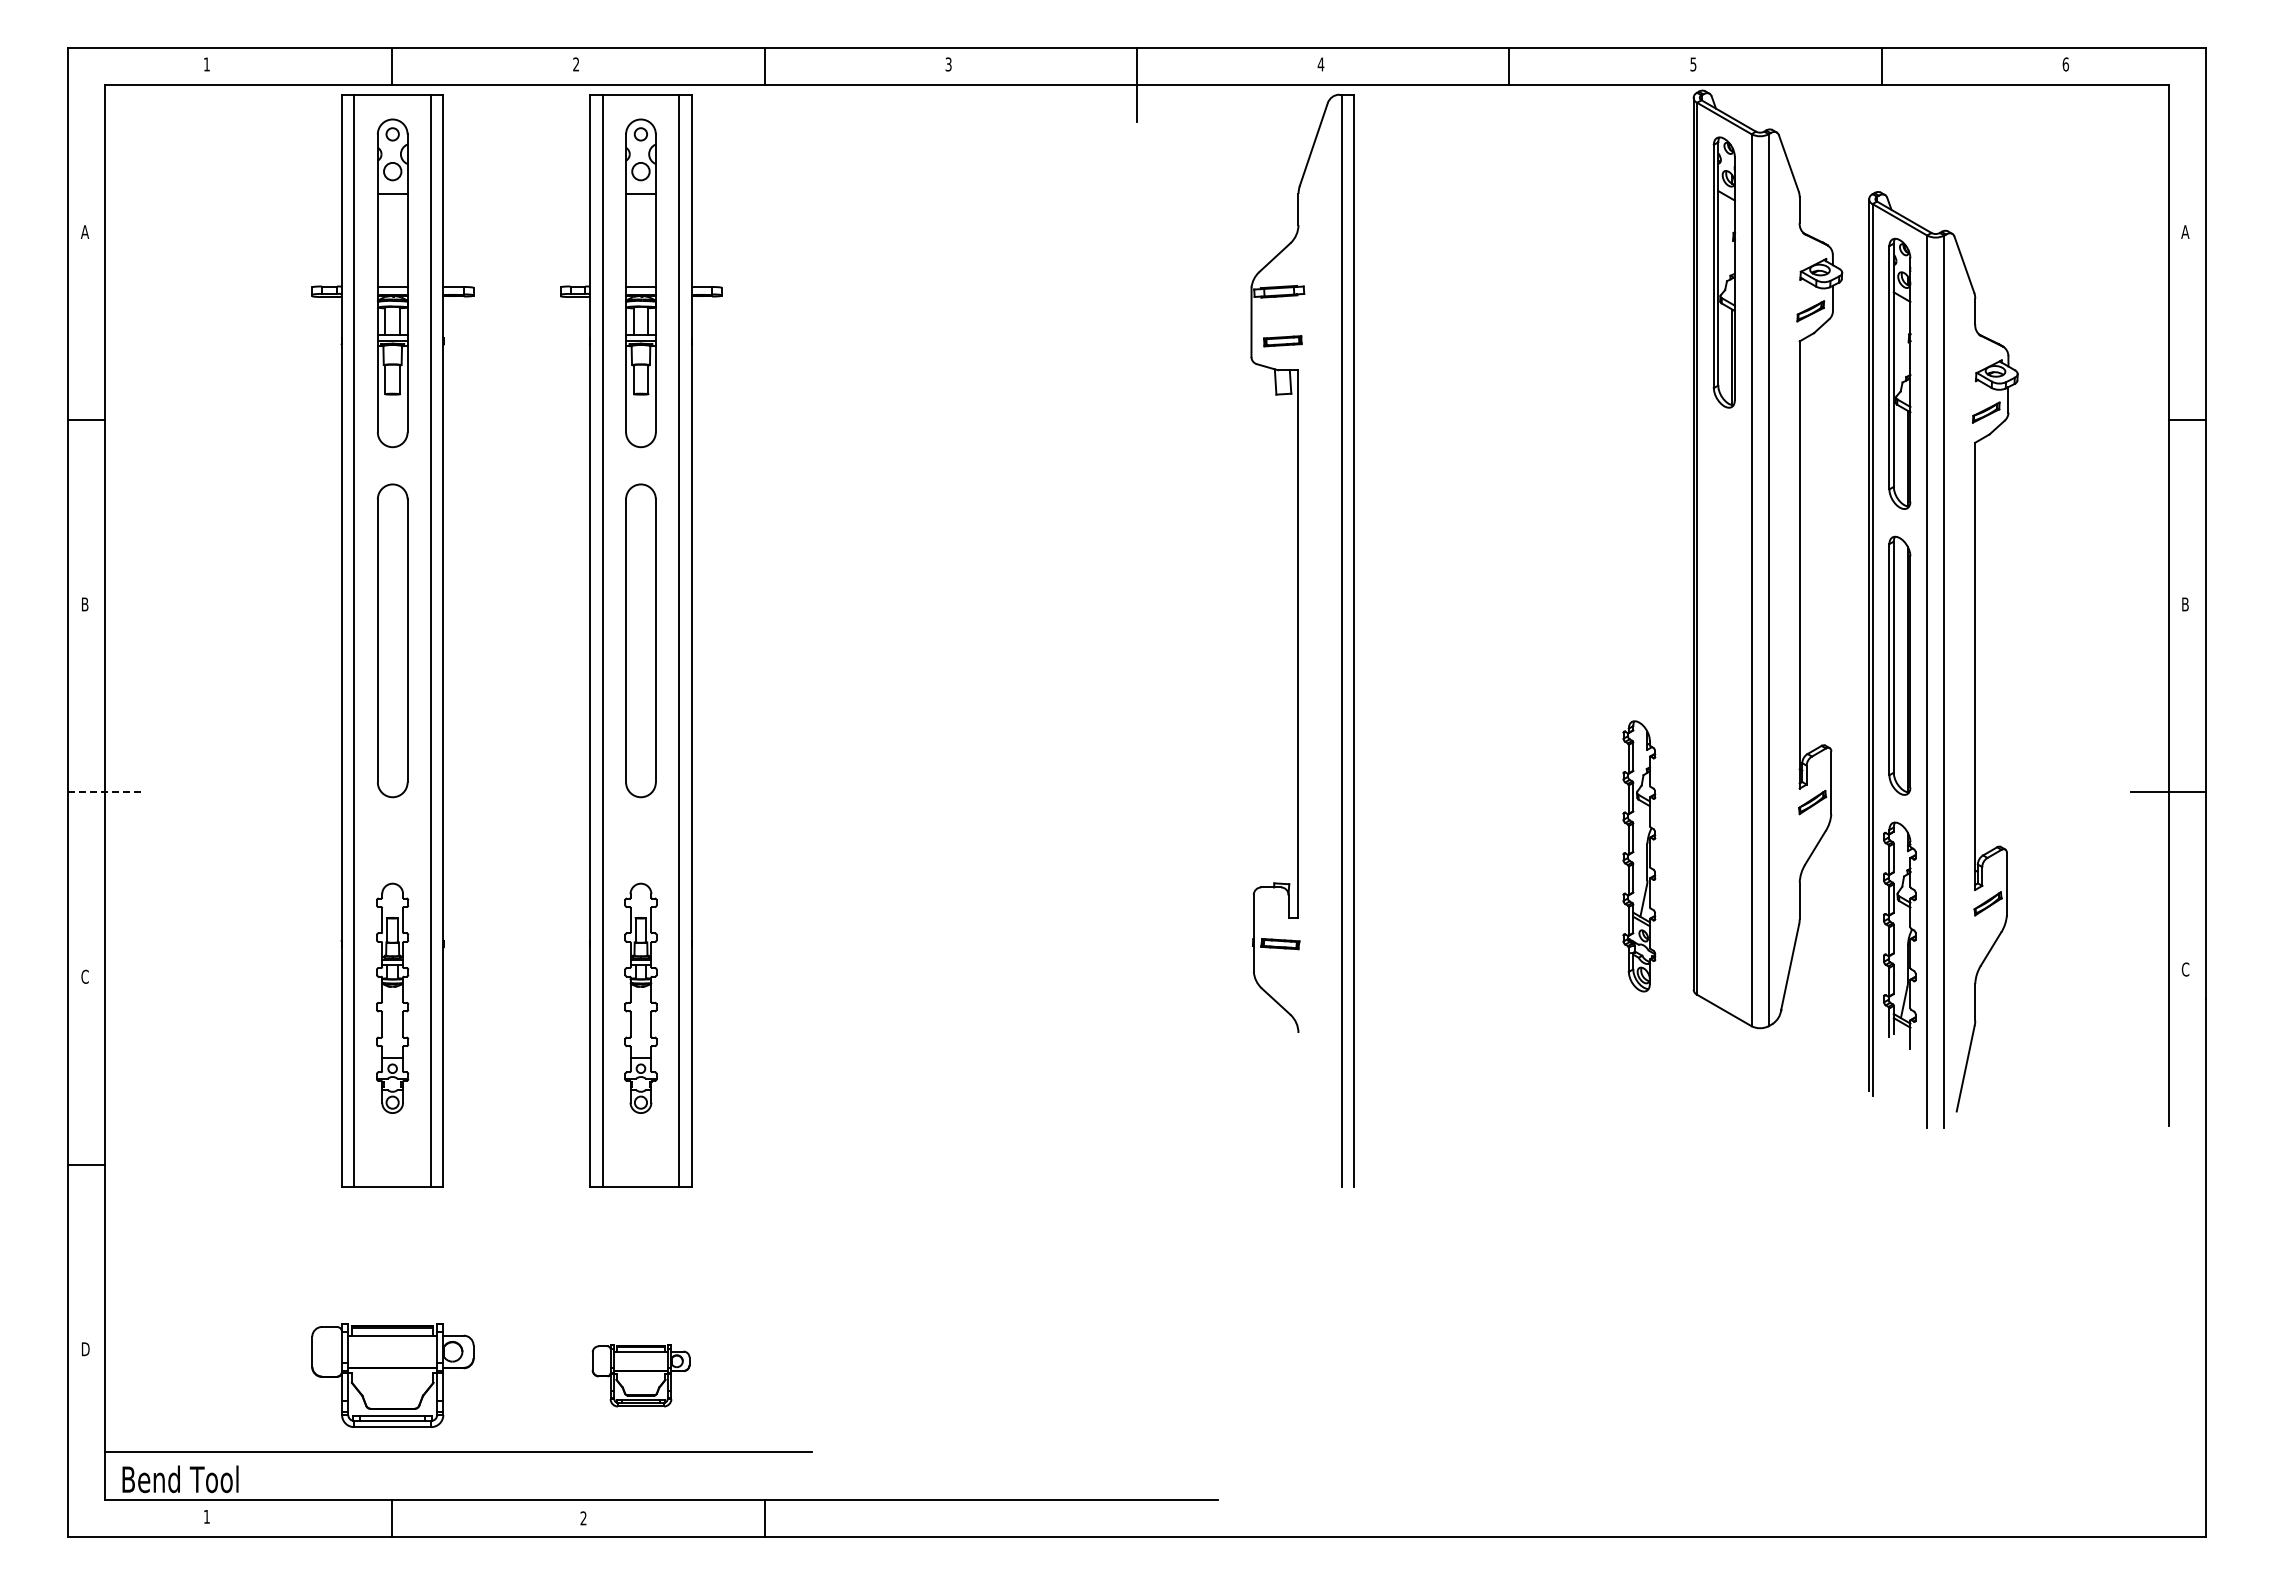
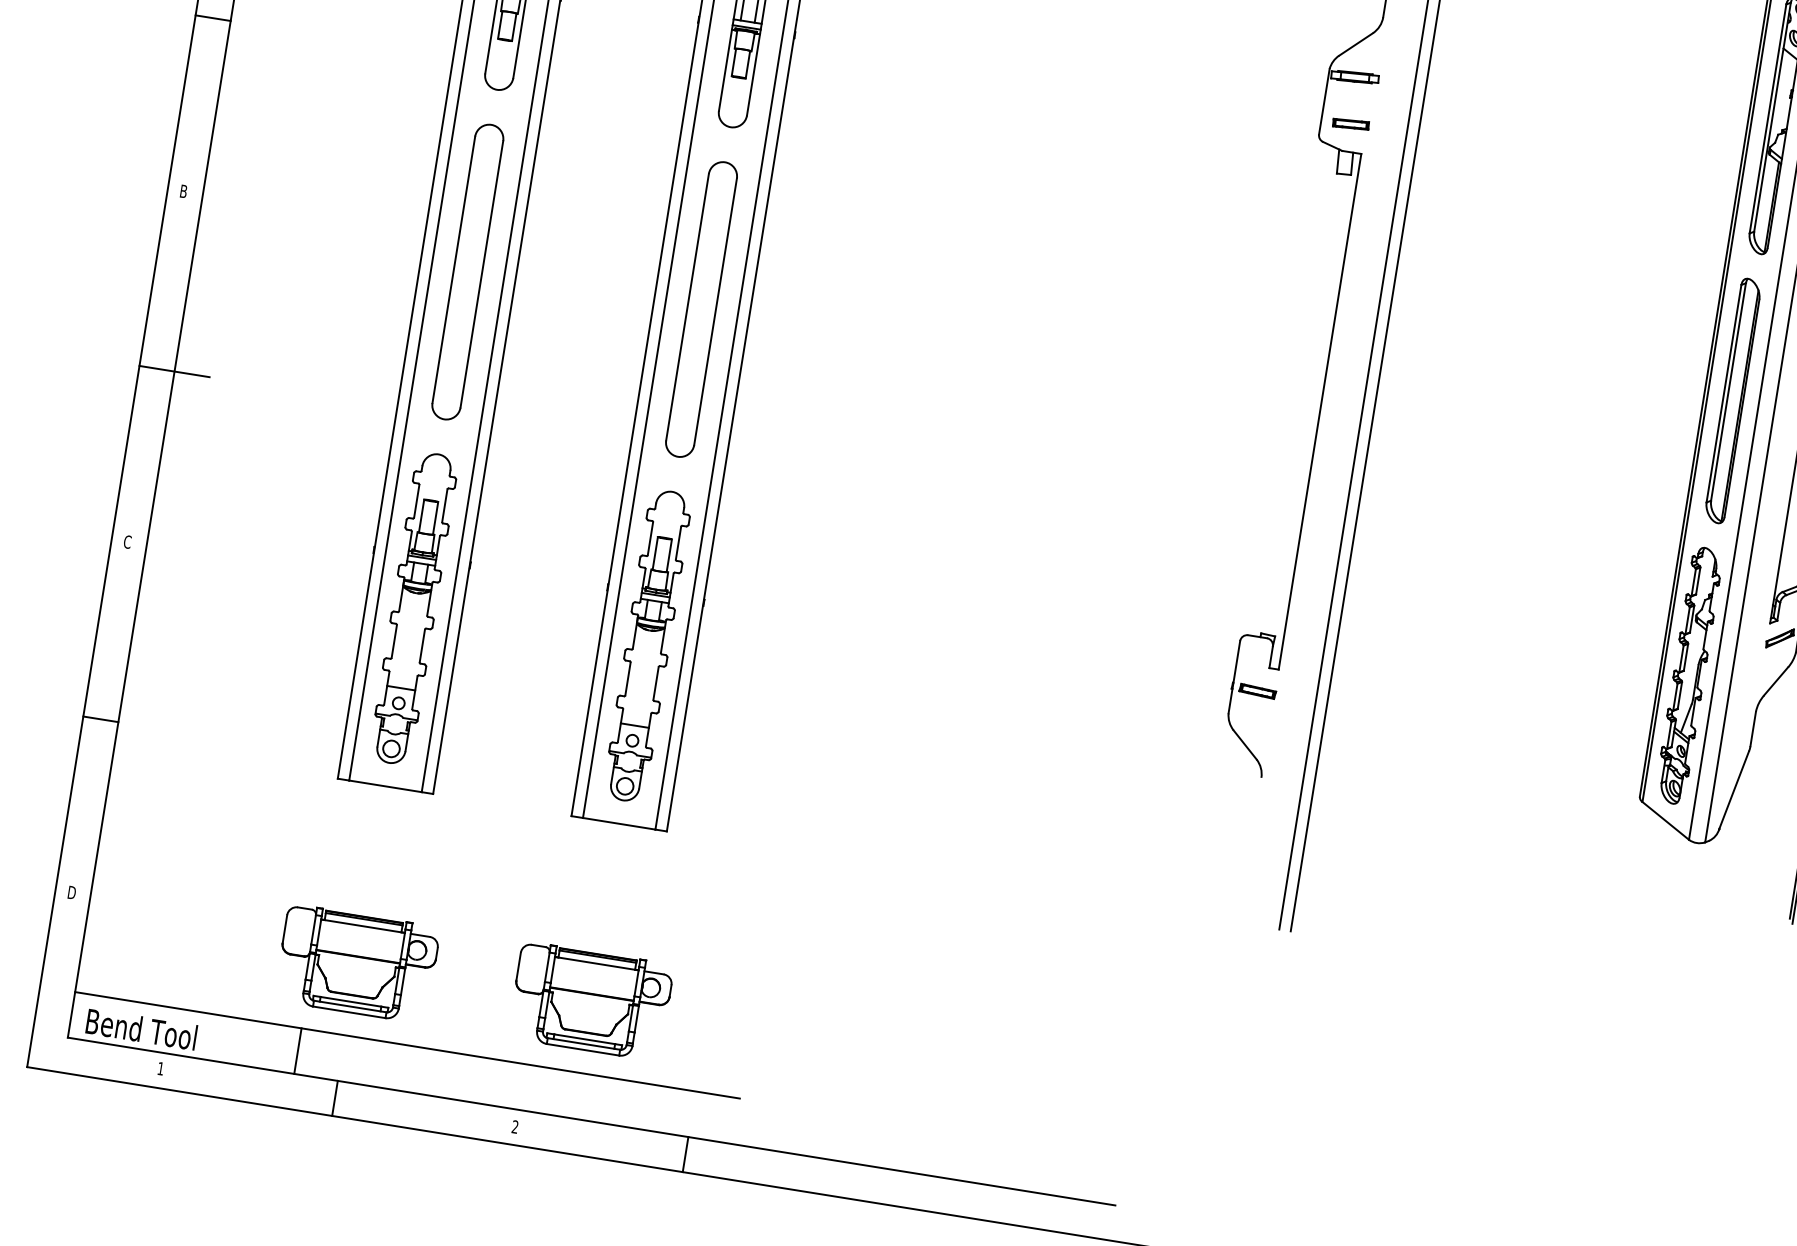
part: (1723, 564) -> (1732, 400), added
line: (105, 792) -> (174, 371), dashed -> solid
part: (1639, 856) -> (1689, 675), moved
part: (392, 998) -> (413, 608), size x1.43
part: (640, 998) -> (647, 646), size x1.43
part: (640, 1375) -> (590, 1001), size x1.67
line: (345, 1475) -> (297, 1050), added

